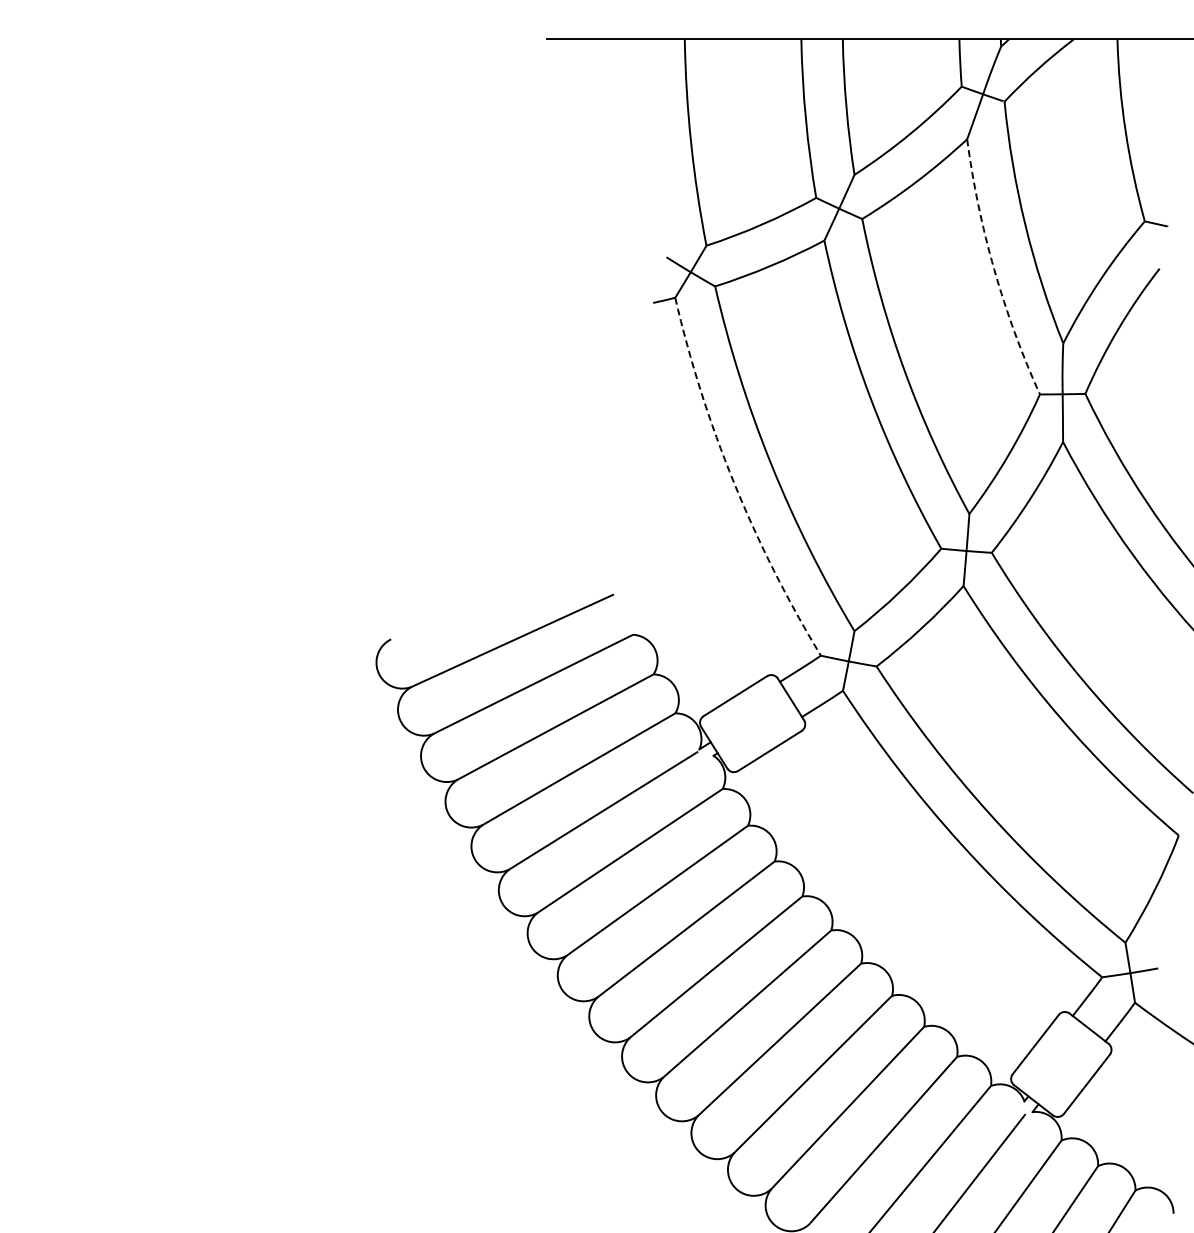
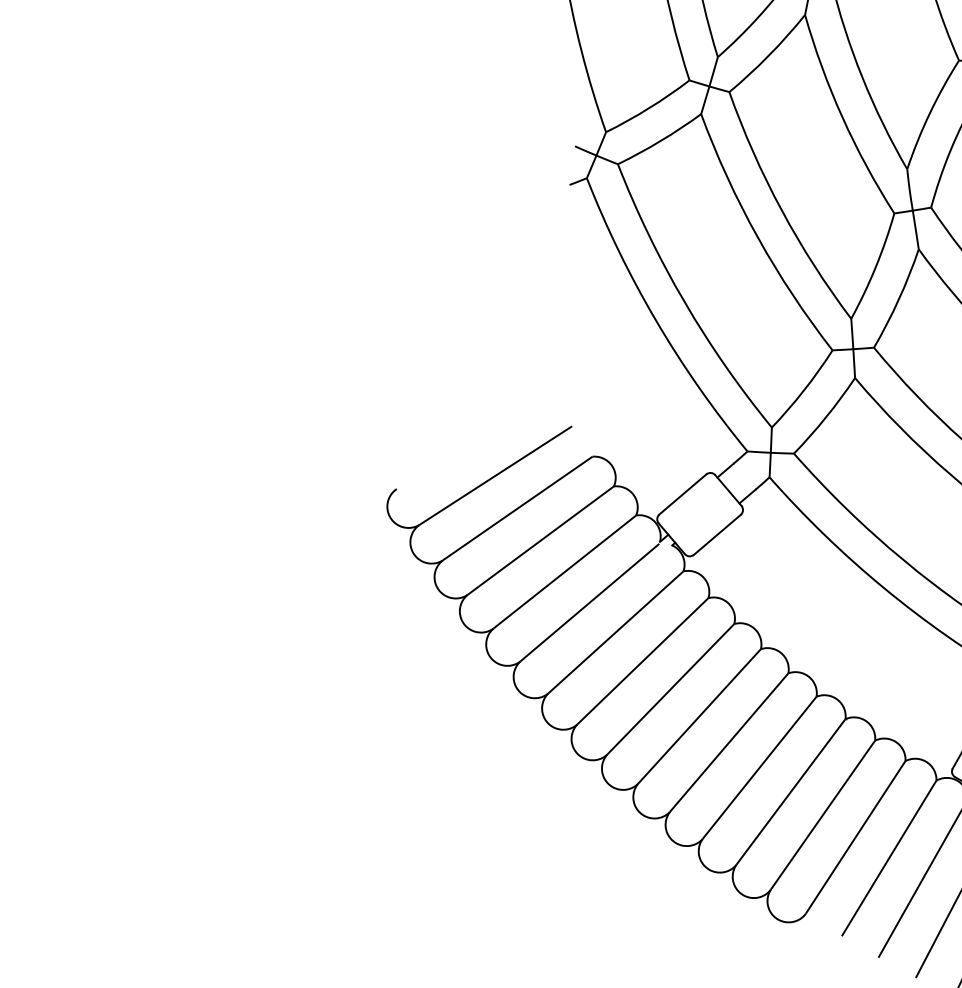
arc: (994, 269) -> (842, 117), dashed -> solid
arc: (733, 482) -> (656, 321), dashed -> solid

